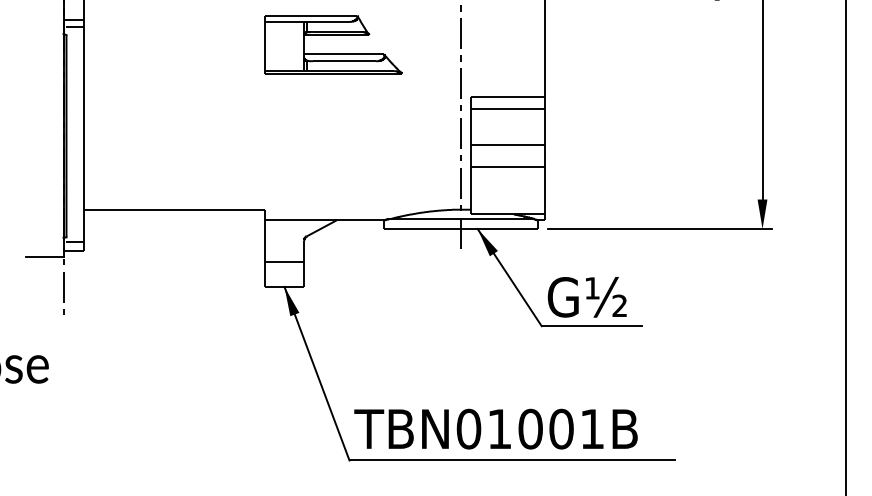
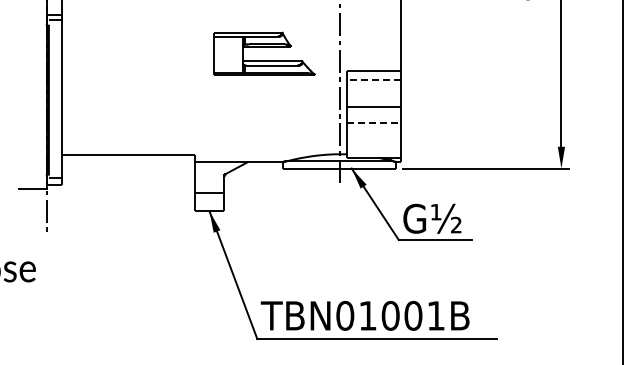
part: (333, 44) -> (264, 53), moved
line: (507, 109) -> (373, 80), solid -> dashed
line: (508, 166) -> (374, 122), solid -> dashed

